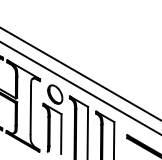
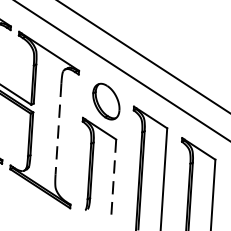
line: (30, 110) -> (57, 129), solid -> dashed
line: (61, 134) -> (114, 177), solid -> dashed

